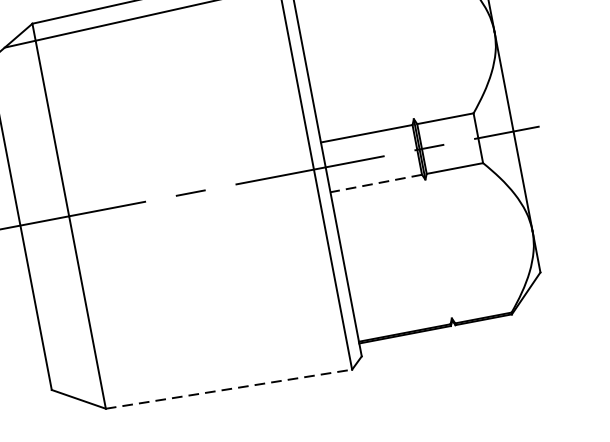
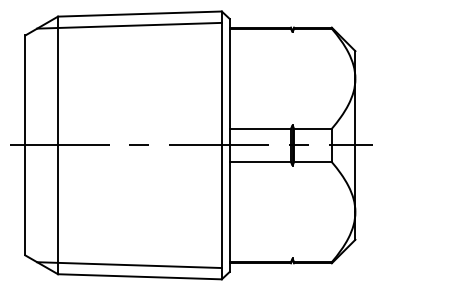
line: (376, 184) -> (260, 162), dashed -> solid
line: (210, 375) -> (129, 265), added
line: (228, 388) -> (139, 276), dashed -> solid

